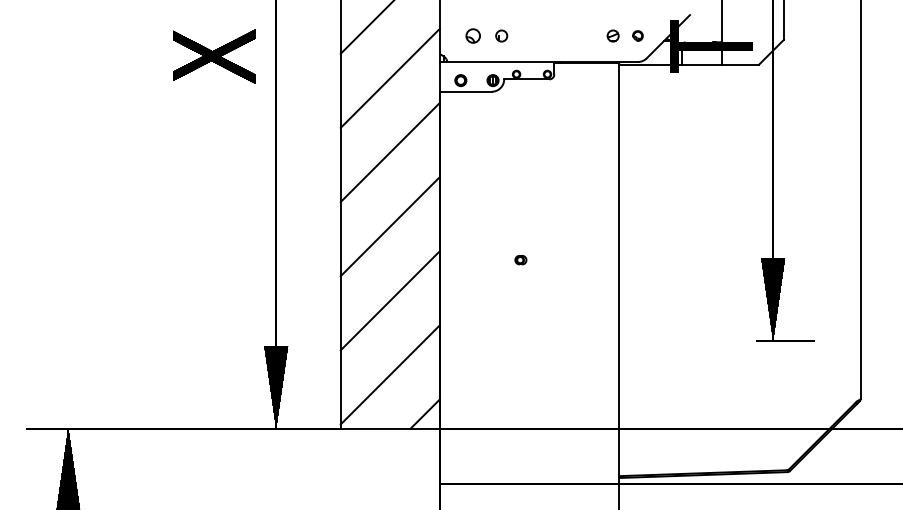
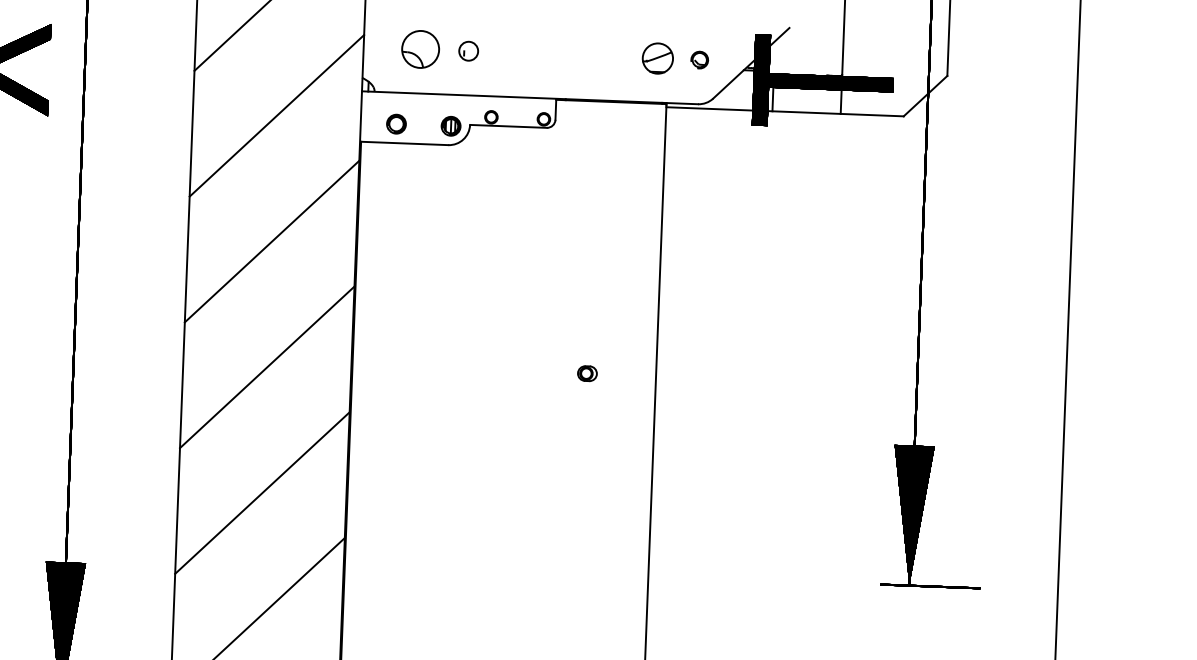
part: (472, 35) -> (419, 48), size x1.6
part: (612, 35) -> (656, 57), size x1.6
part: (520, 260) -> (586, 374), moved

